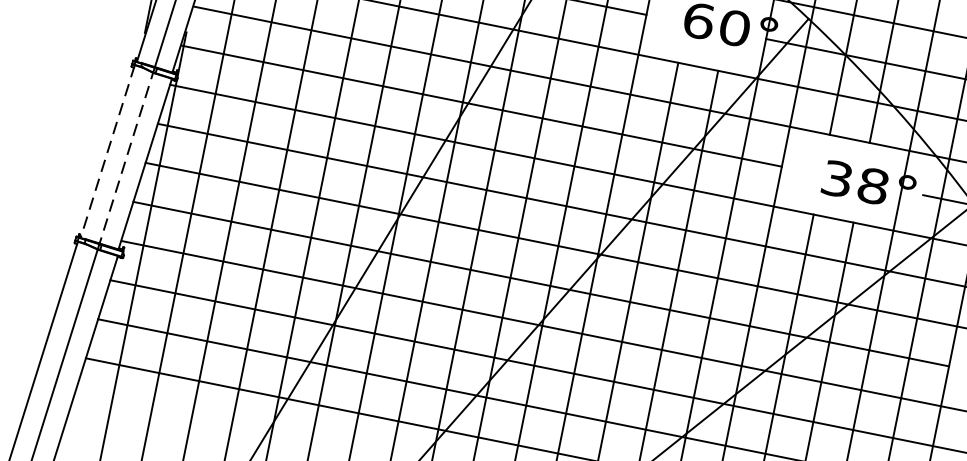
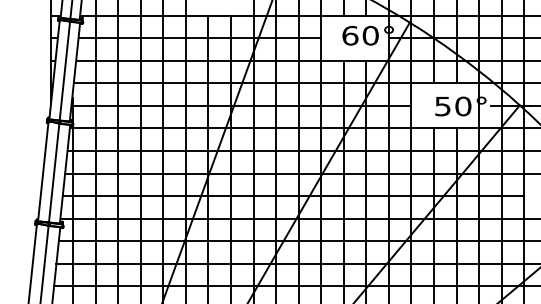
line: (107, 153) -> (43, 172), dashed -> solid
line: (127, 155) -> (54, 171), dashed -> solid
text: (855, 182) -> (453, 106), 38° -> 50°

